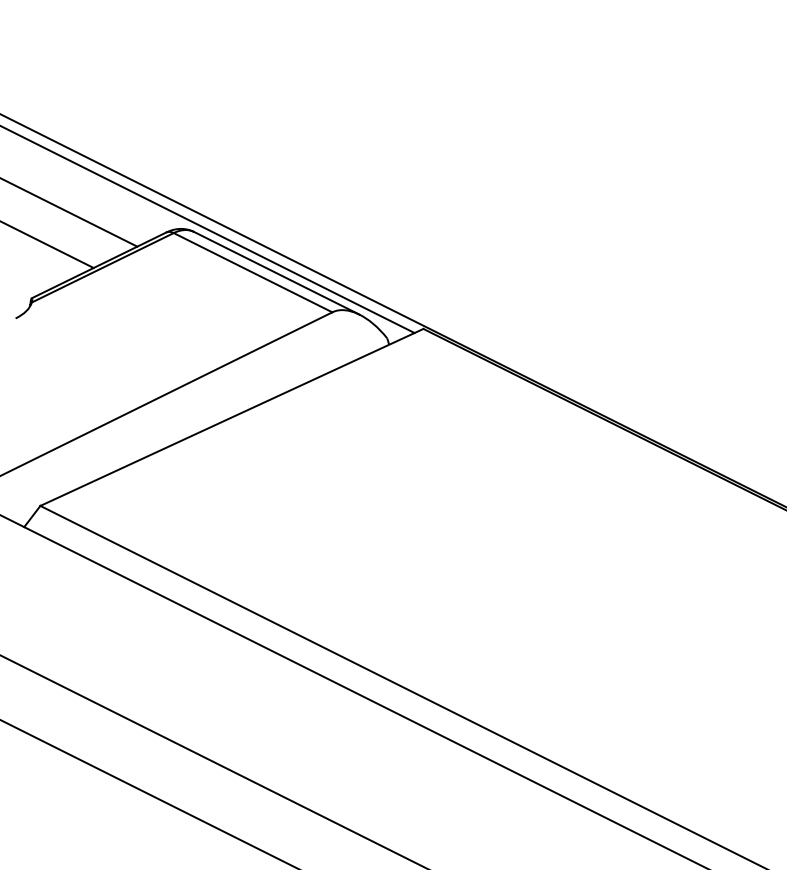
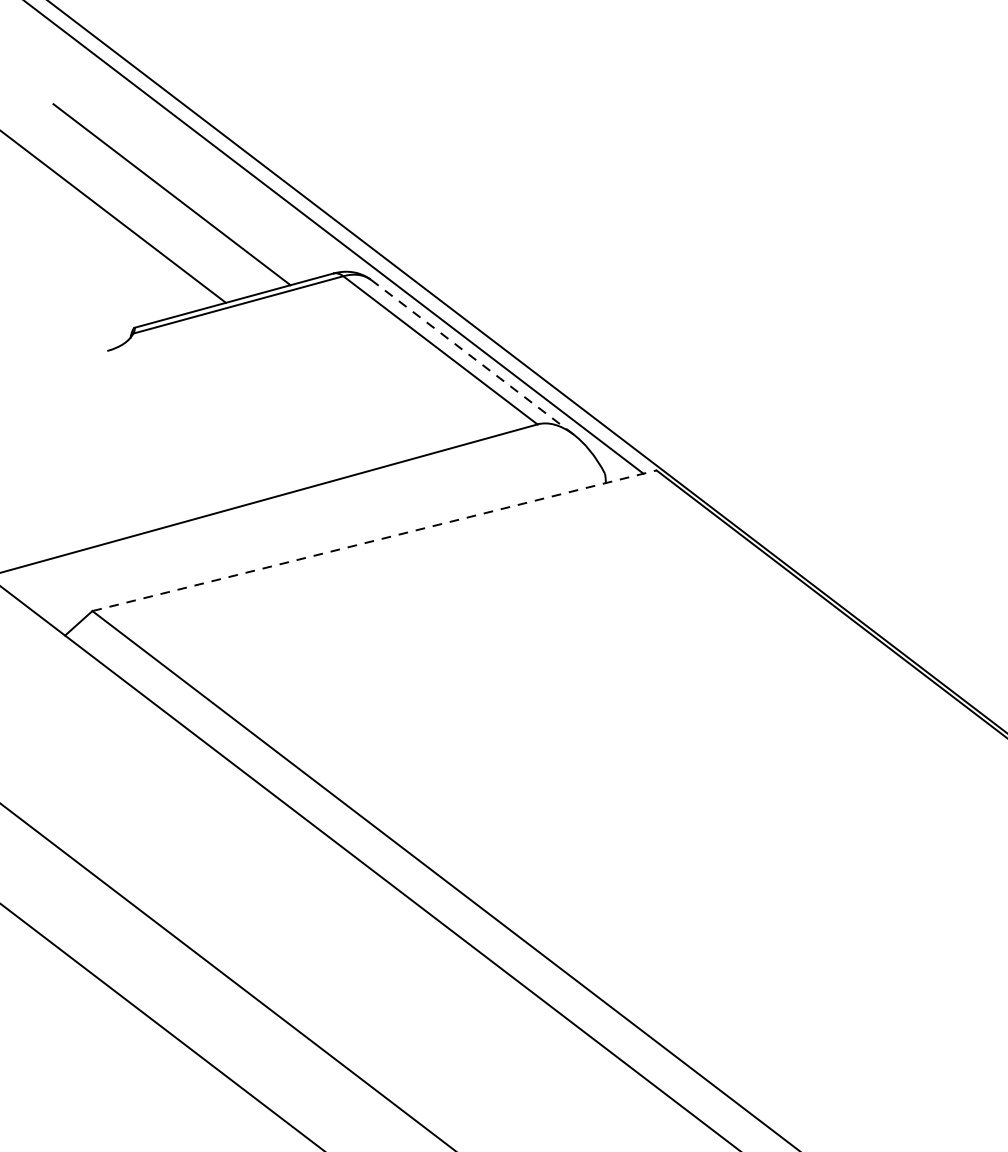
line: (276, 273) -> (471, 357), solid -> dashed
line: (231, 417) -> (373, 540), solid -> dashed

